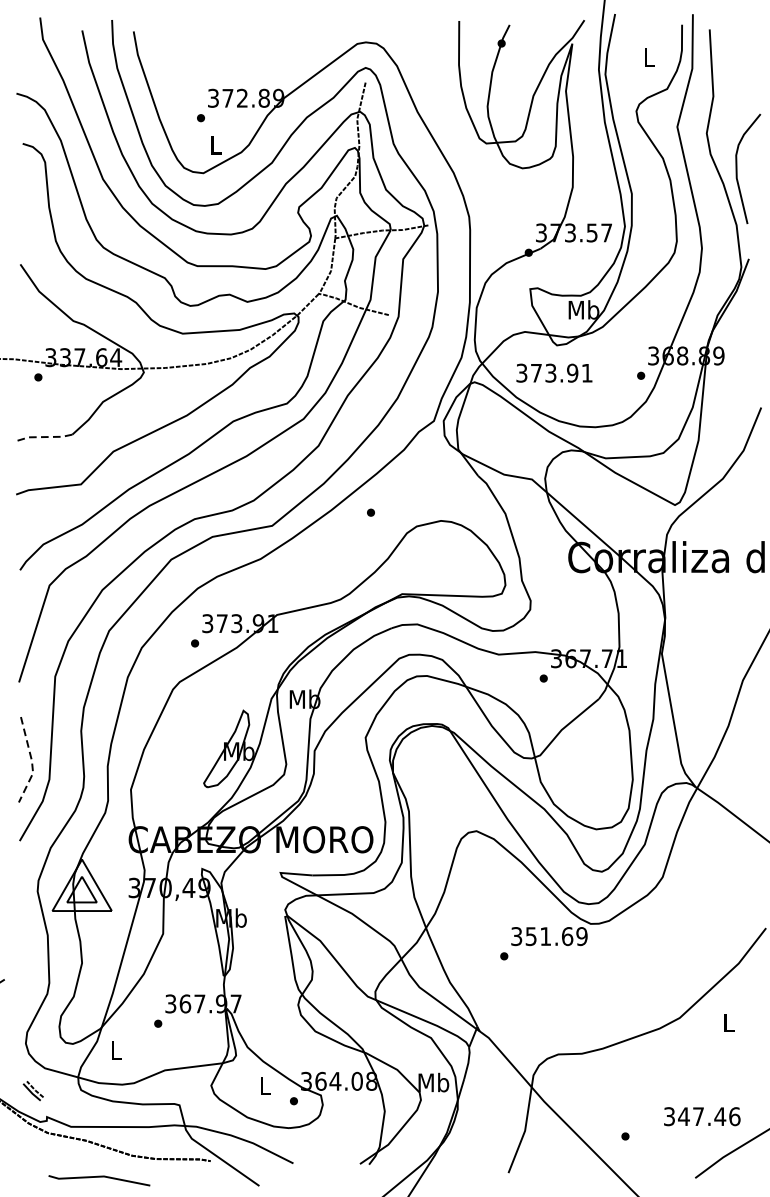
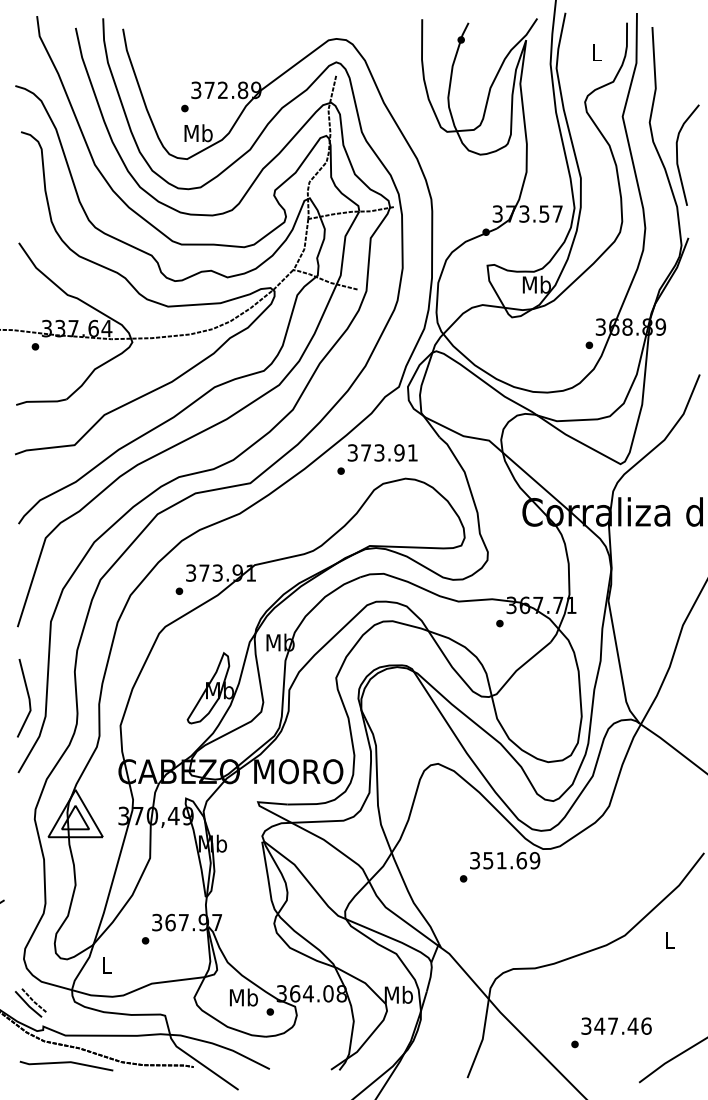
text: (215, 145) -> (198, 133), L -> Mb
text: (554, 372) -> (382, 452), moved
line: (43, 436) -> (40, 401), dashed -> solid
line: (31, 761) -> (29, 699), dashed -> solid
text: (264, 1085) -> (243, 997), L -> Mb
part: (32, 1090) -> (30, 1002), size x1.67
text: (702, 1115) -> (616, 1025), moved
line: (99, 1177) -> (66, 1063), moved

